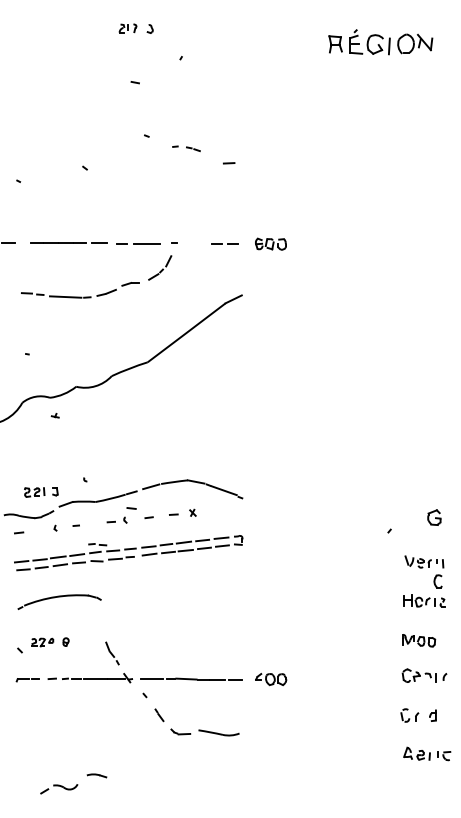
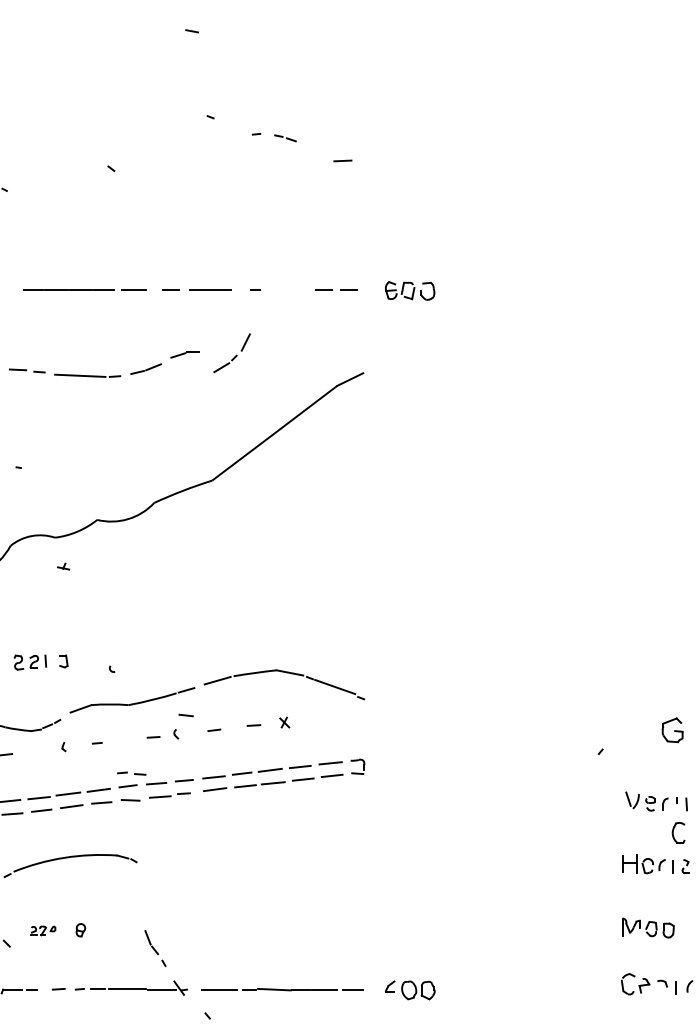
part: (160, 267) -> (232, 352), moved
part: (41, 492) -> (41, 662), moved
part: (42, 642) -> (43, 930), size x0.7

